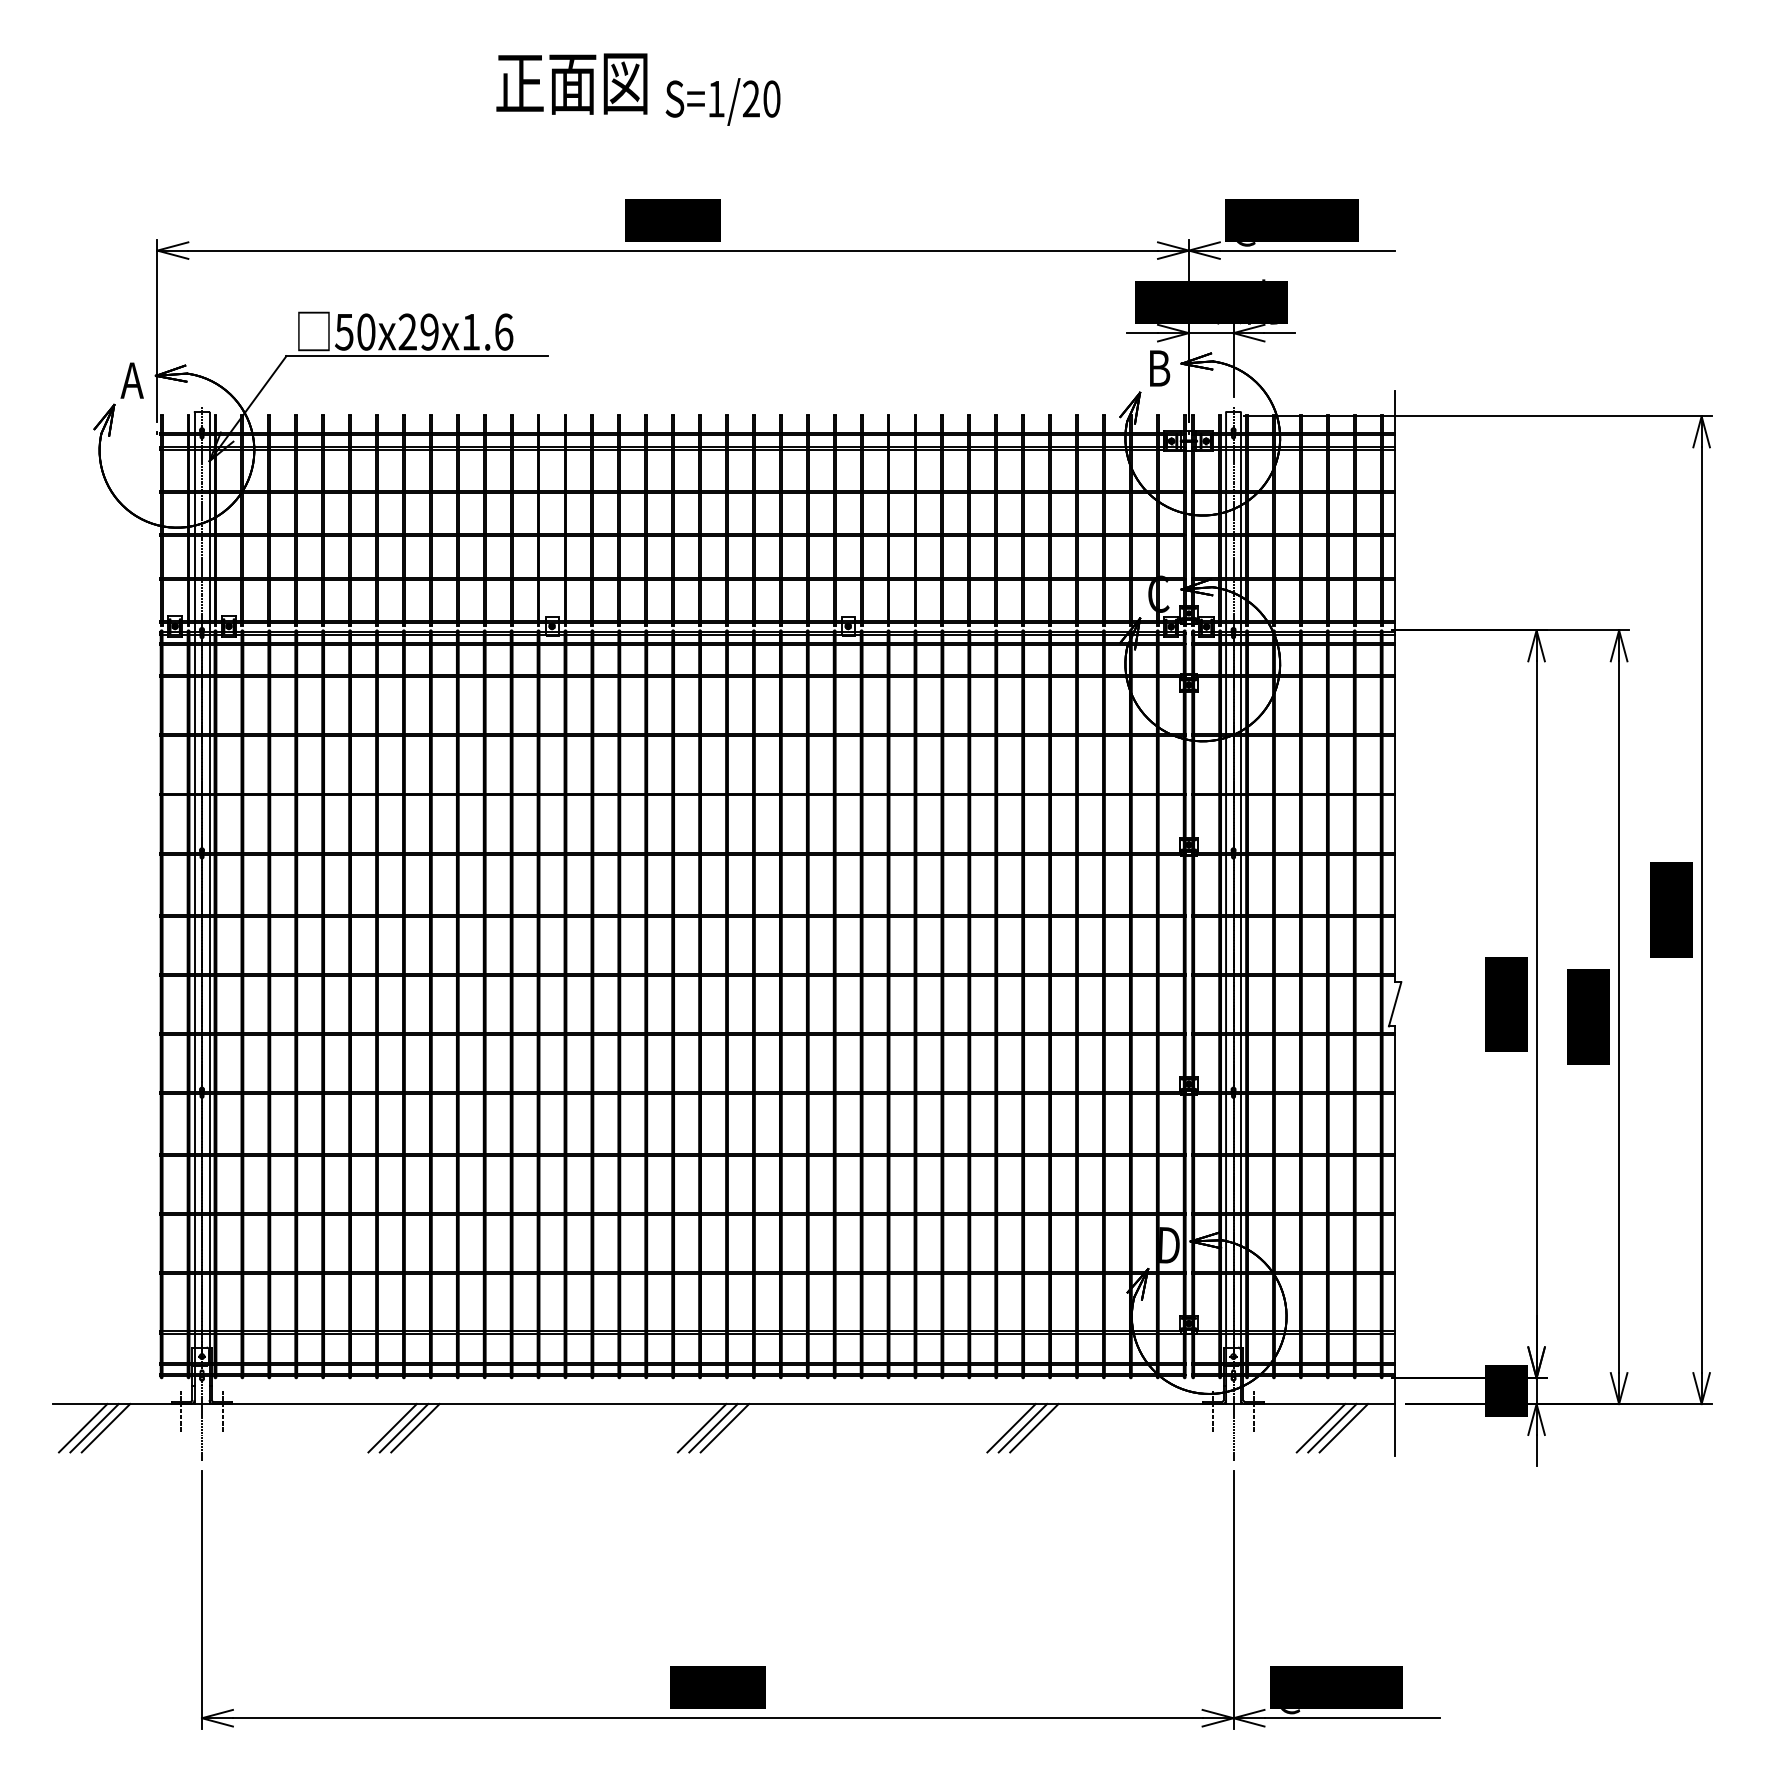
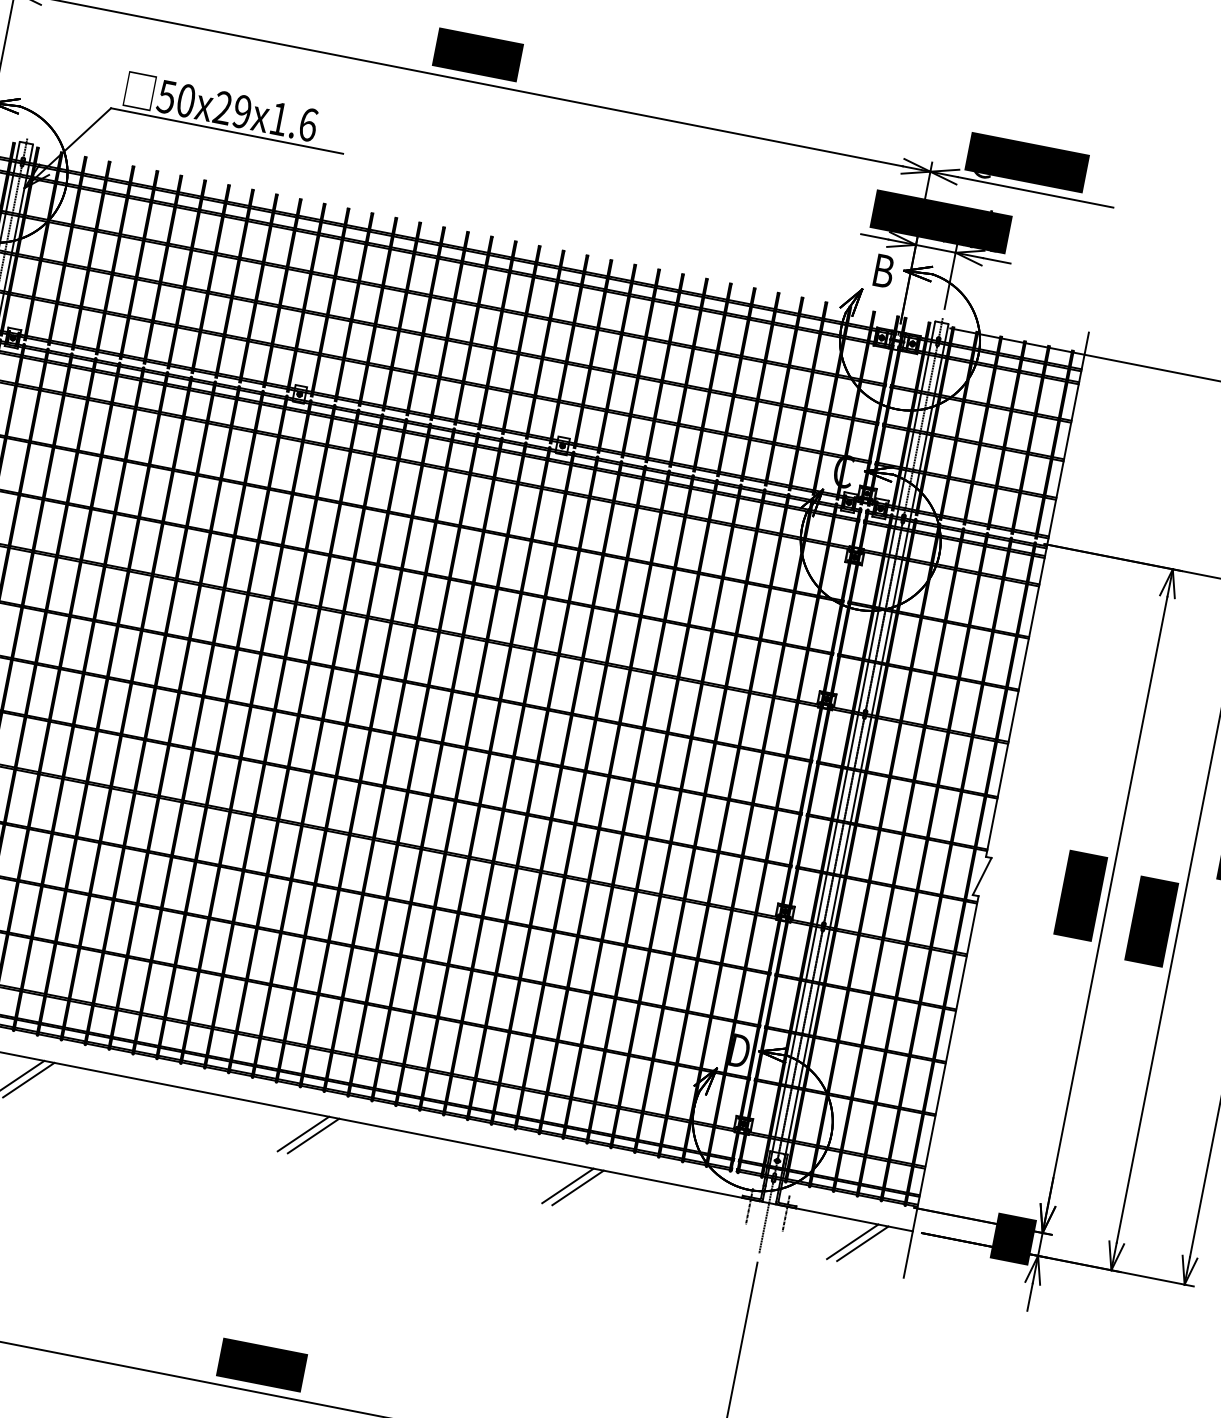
line: (415, 1428) -> (38, 1082), removed
line: (701, 1428) -> (292, 1132), removed
line: (1034, 1428) -> (588, 1190), removed
line: (1320, 1428) -> (842, 1239), removed

